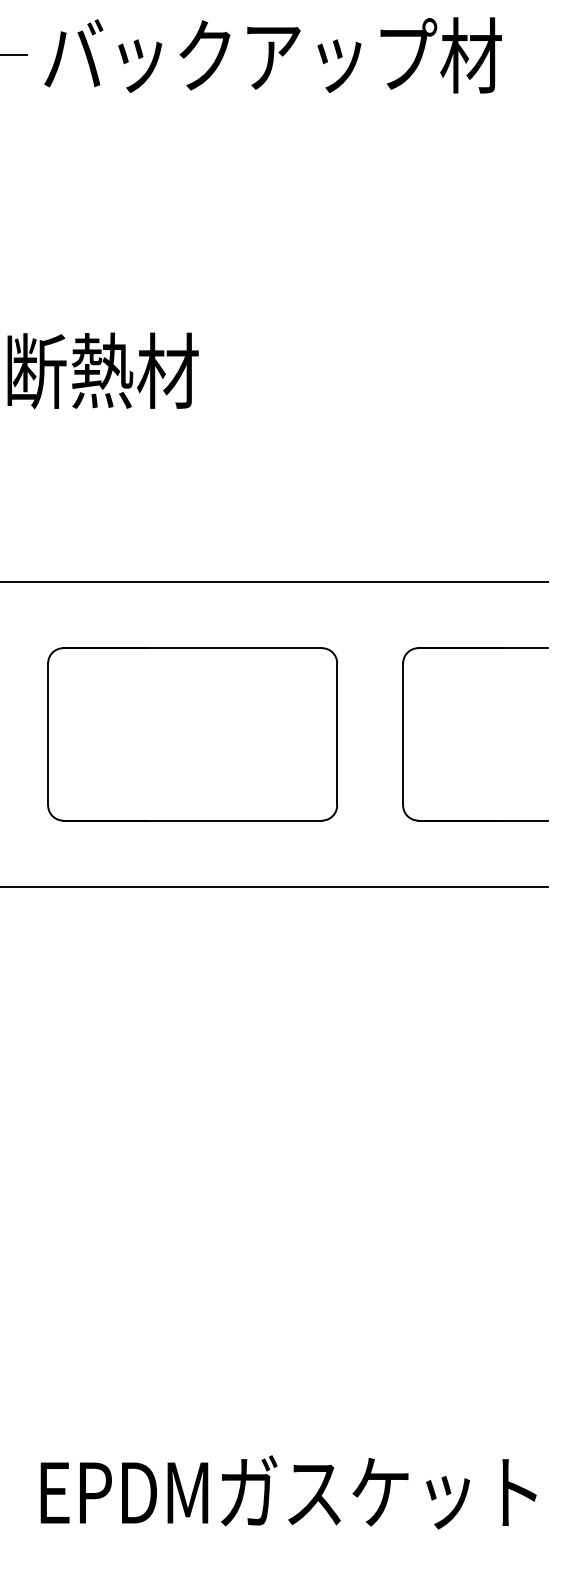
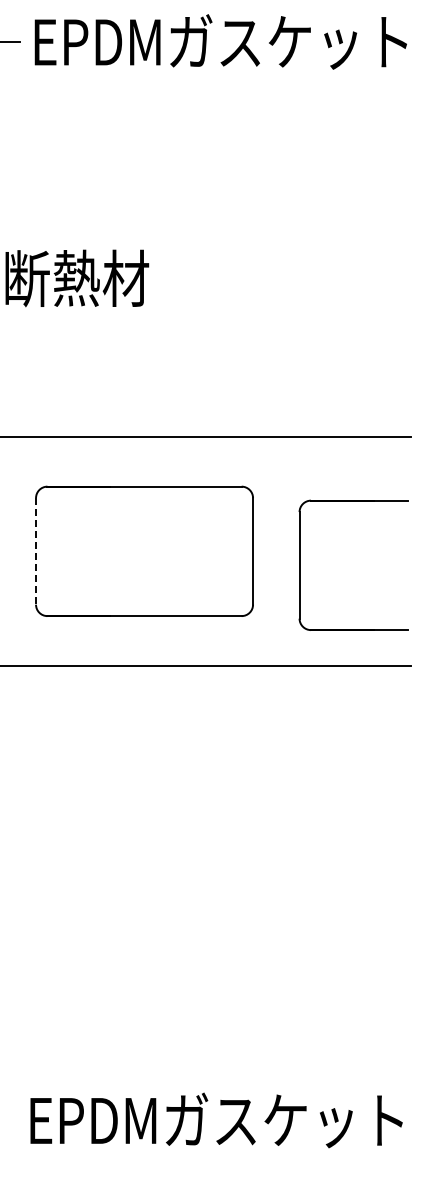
text: (292, 55) -> (219, 41), バックアップ材 -> EPDMガスケット
part: (404, 733) -> (300, 564), moved
line: (48, 734) -> (36, 551), solid -> dashed

